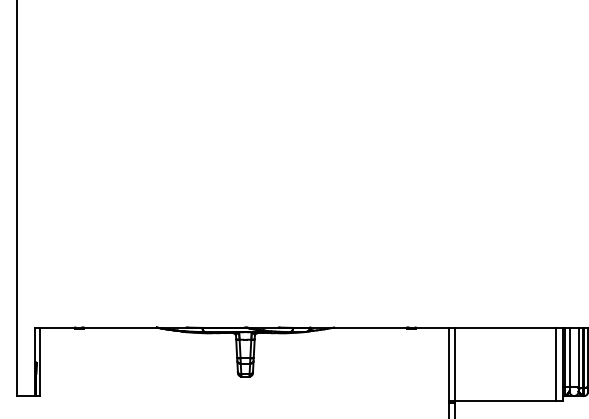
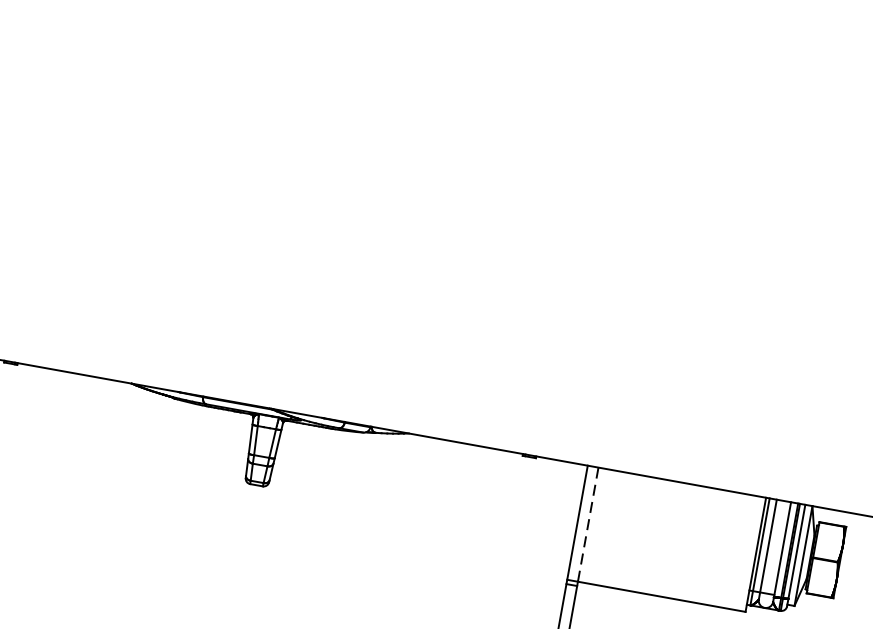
line: (555, 363) -> (744, 551), removed
line: (455, 364) -> (588, 525), solid -> dashed

